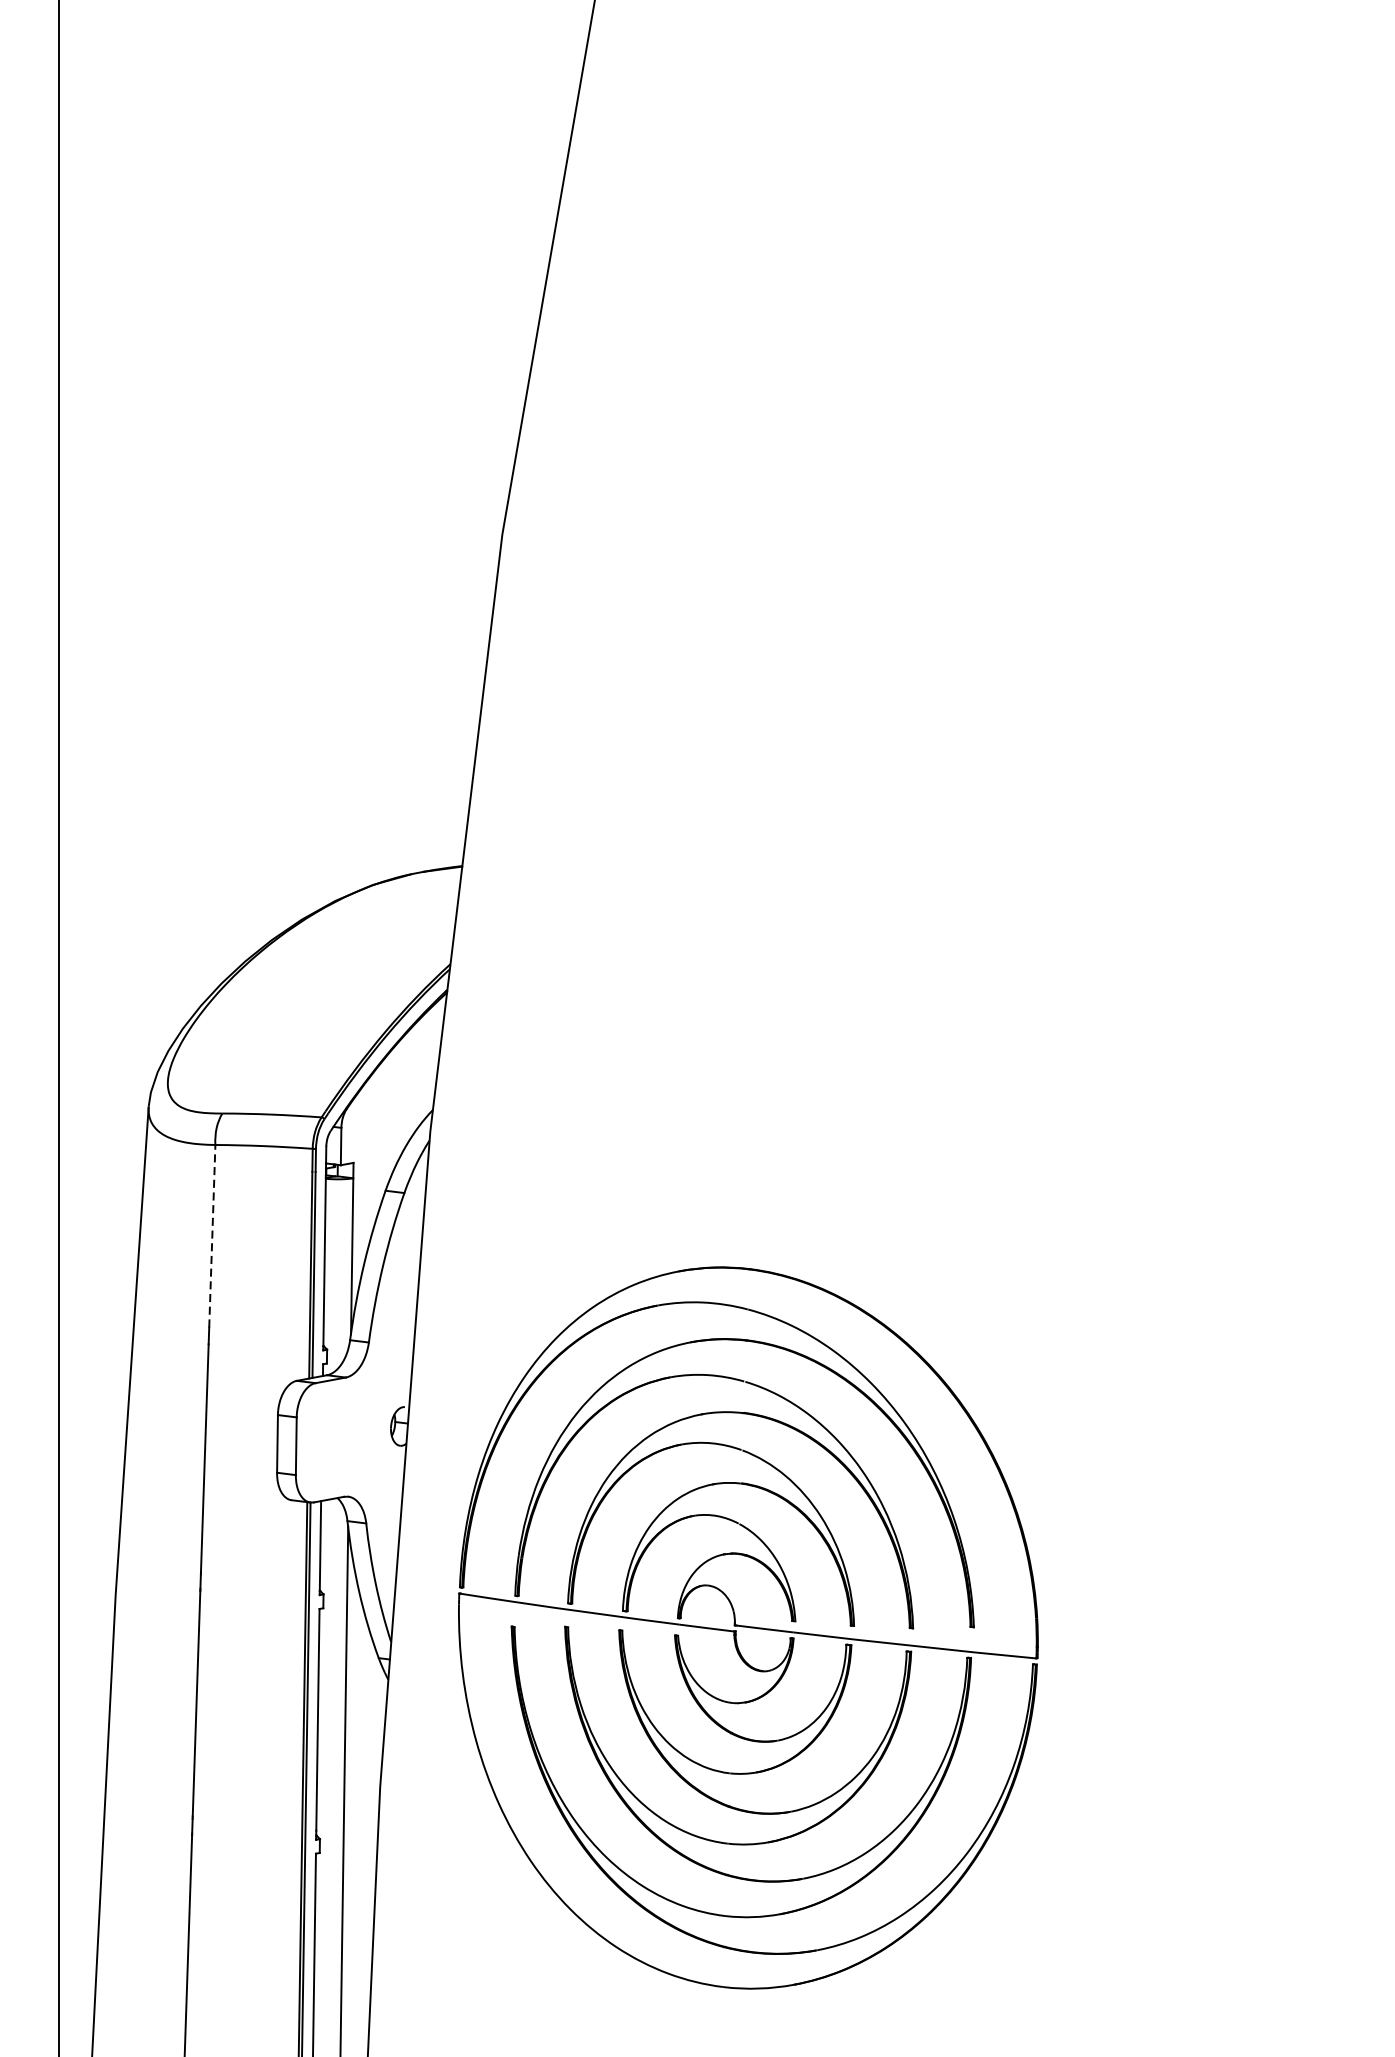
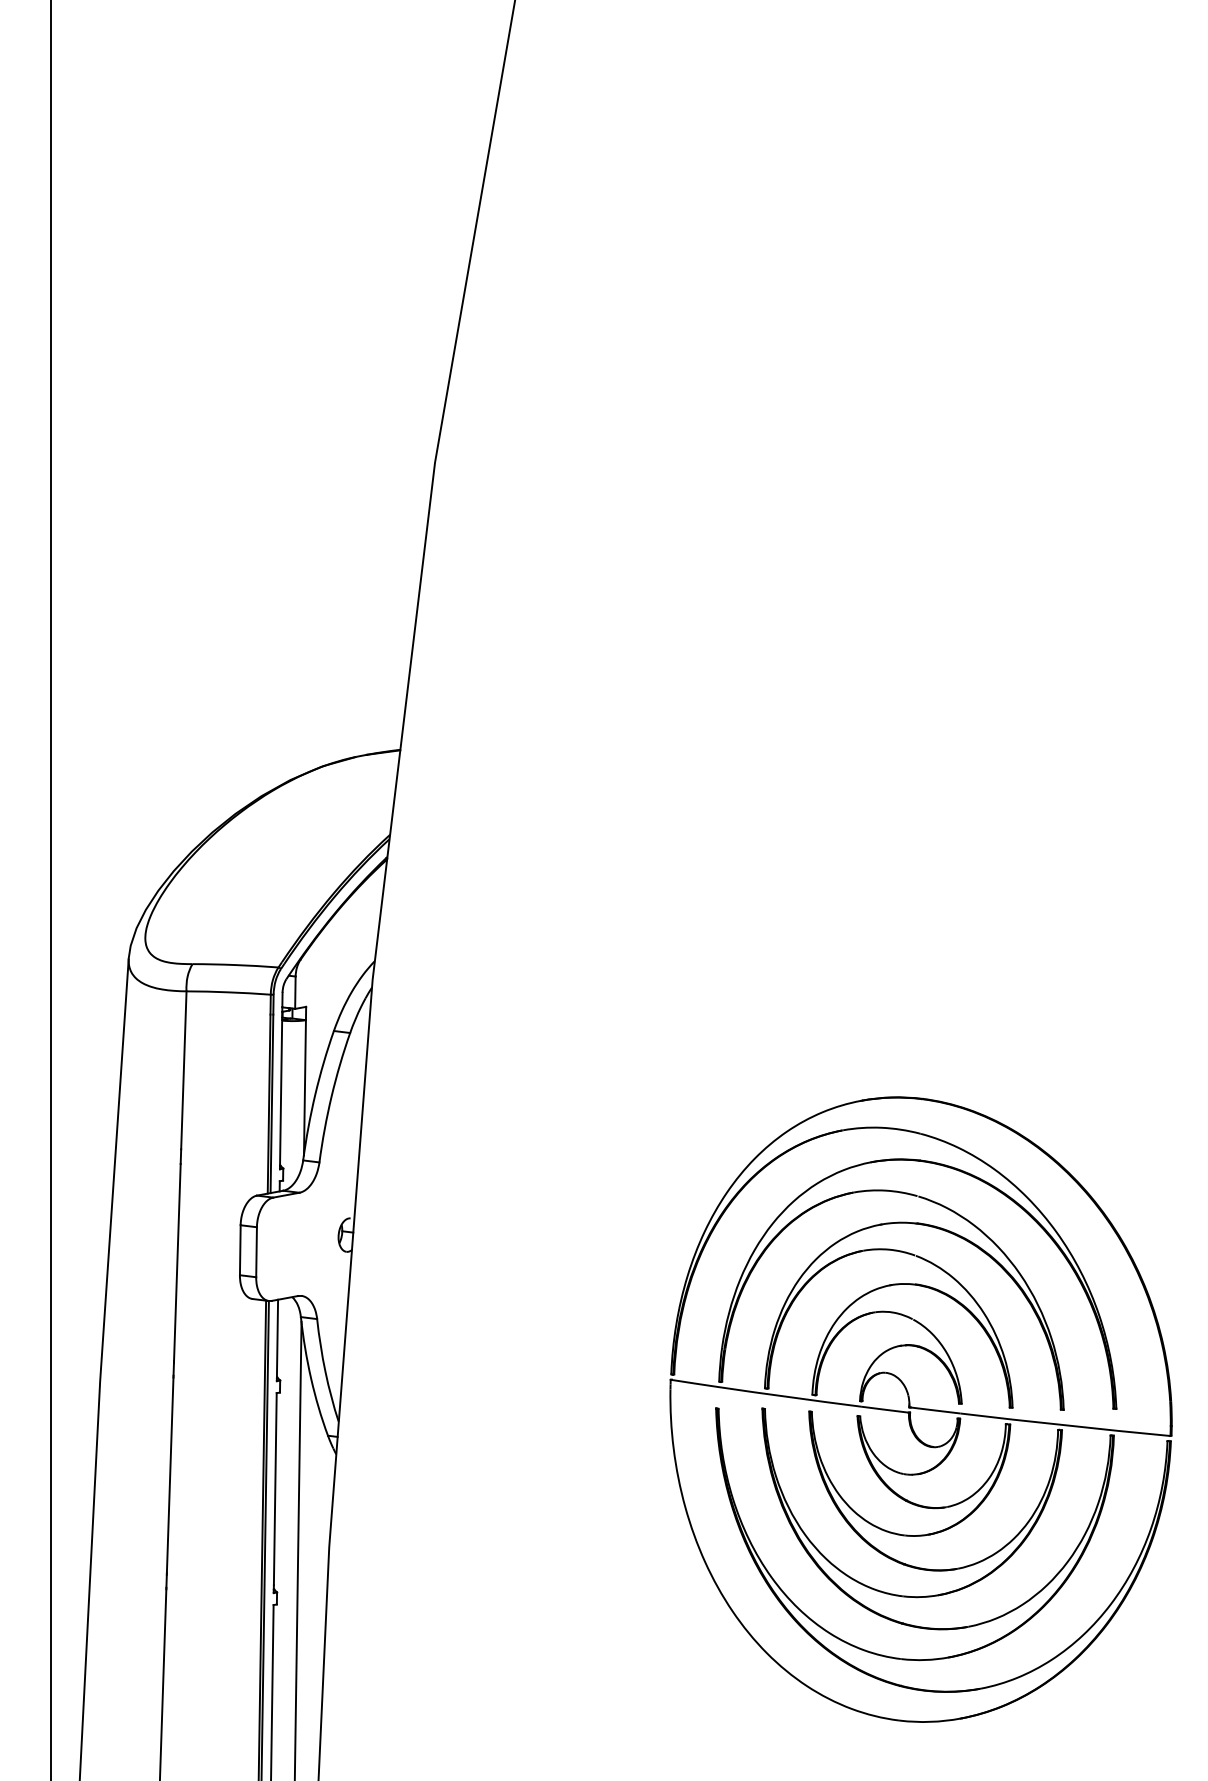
line: (211, 1235) -> (183, 1069), dashed -> solid
part: (747, 1627) -> (920, 1409), moved

